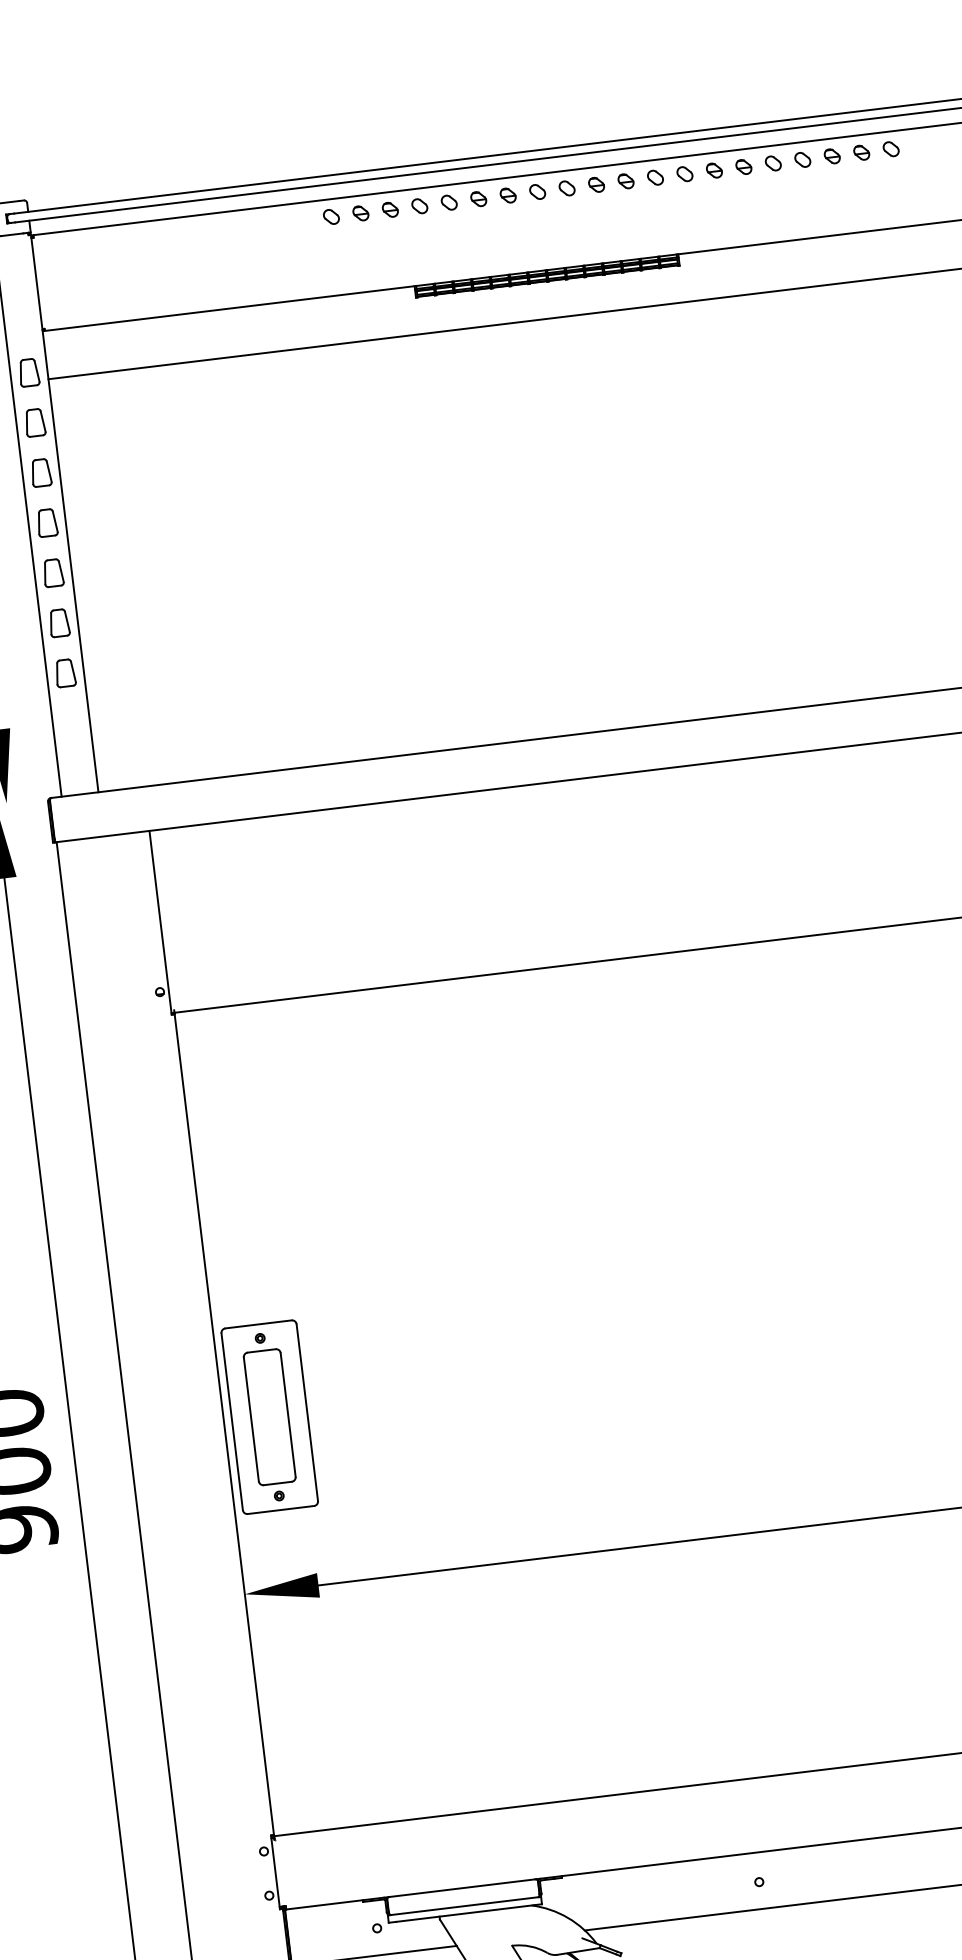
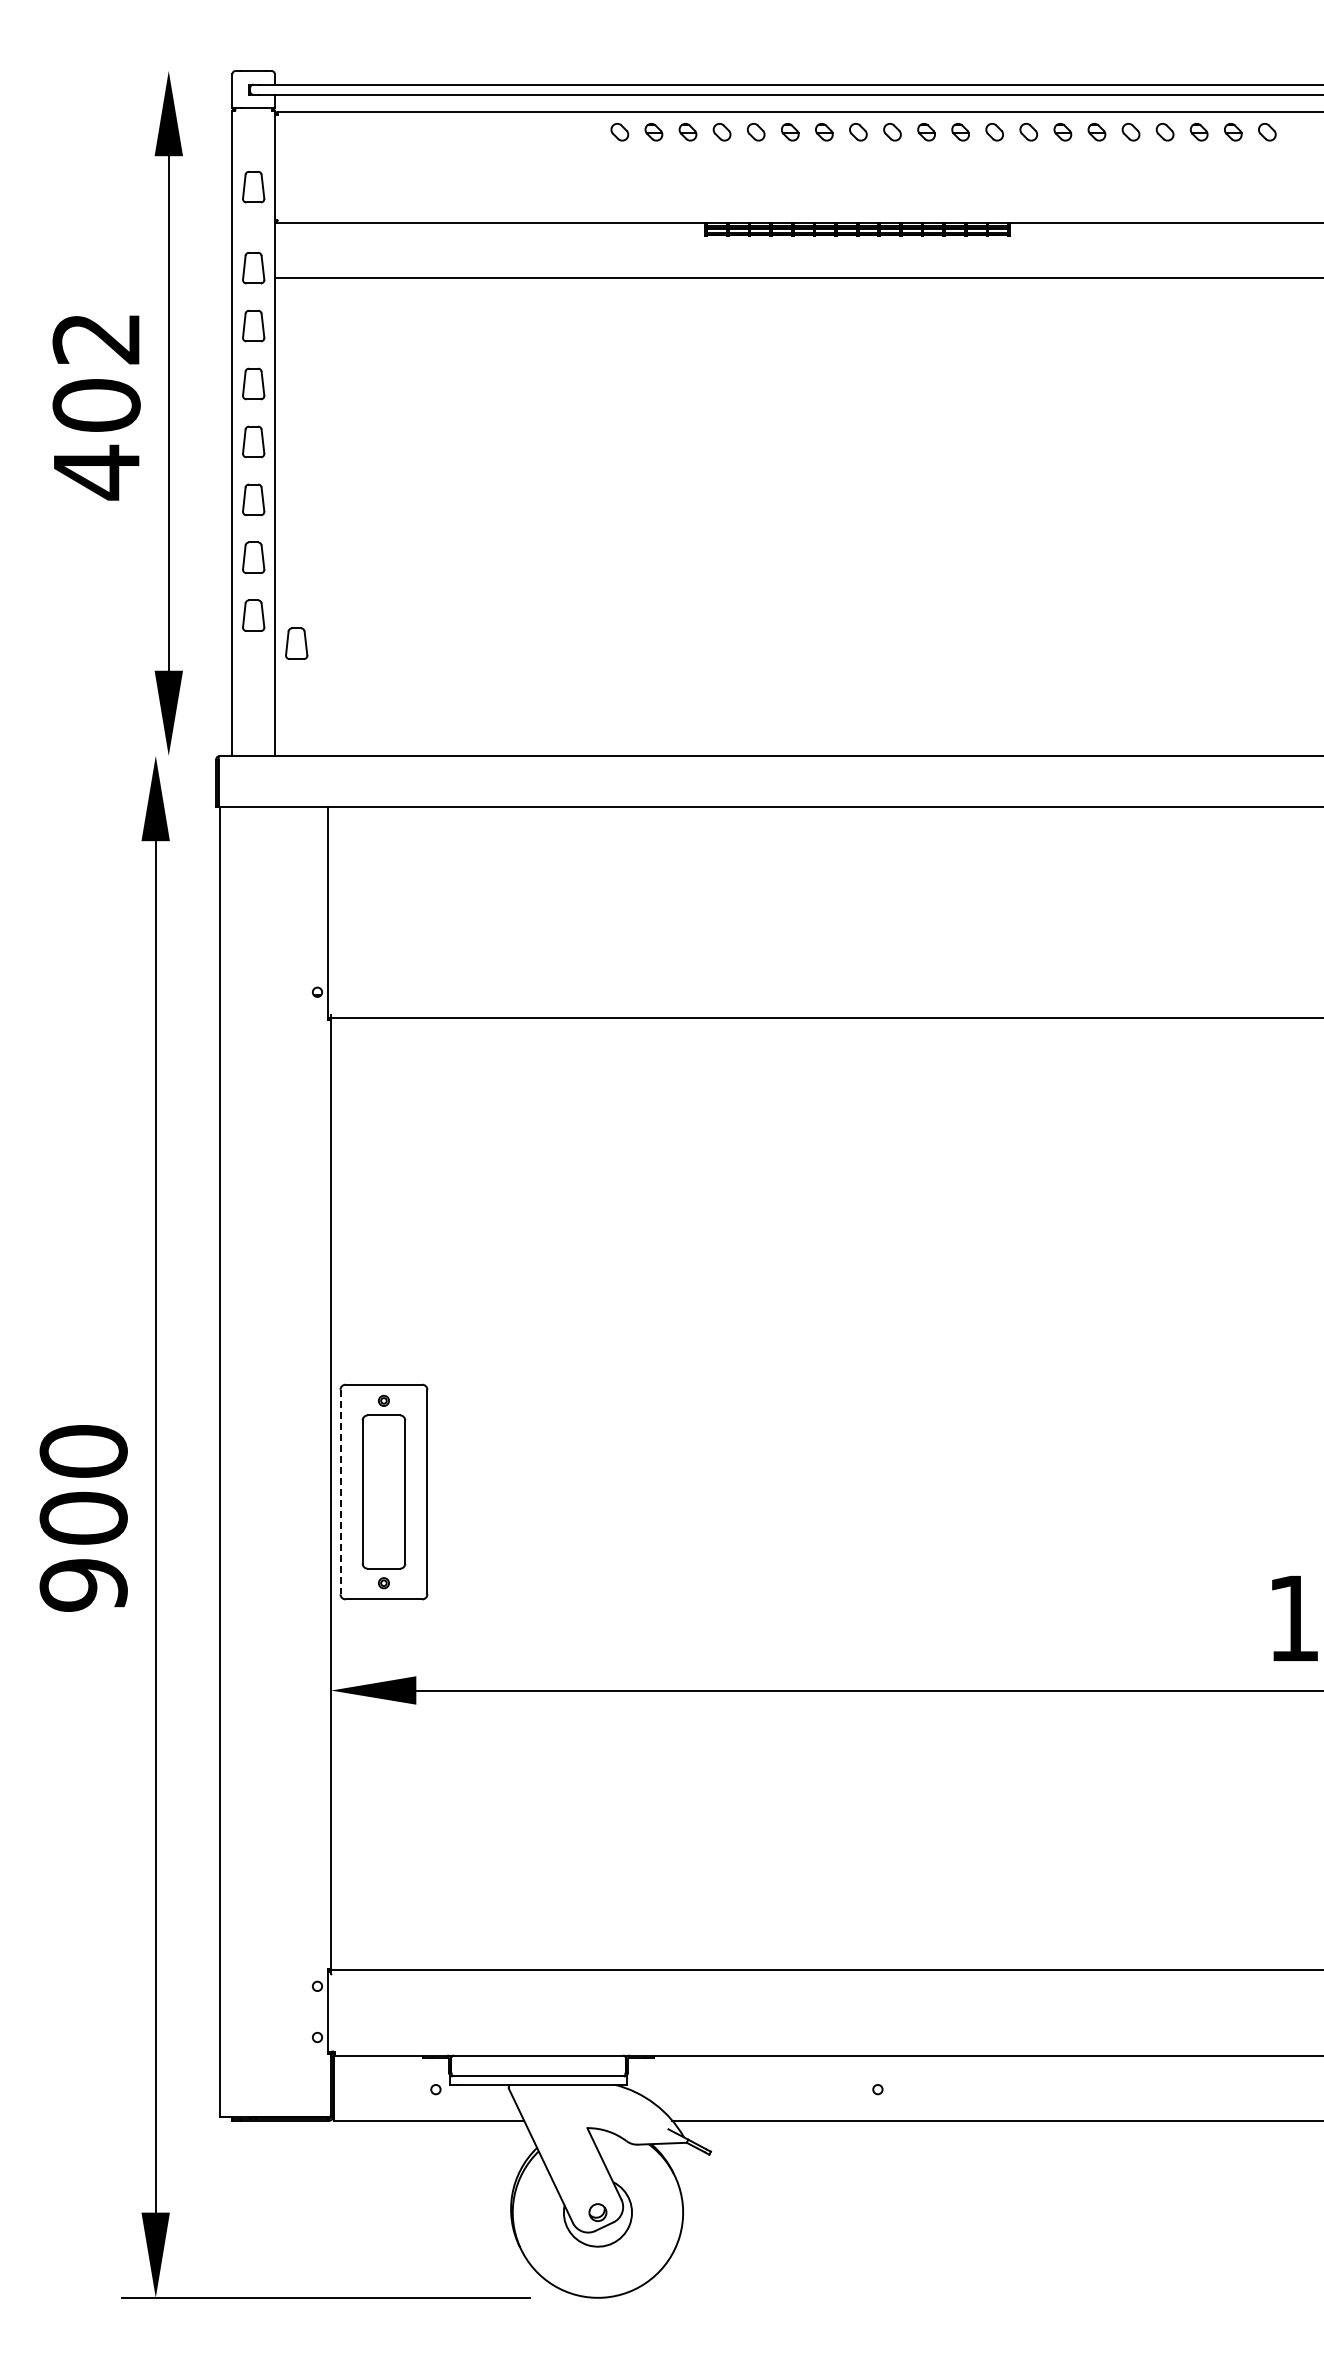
part: (20, 302) -> (253, 186), added
part: (105, 692) -> (296, 643), added
line: (232, 1422) -> (340, 1492), solid -> dashed

